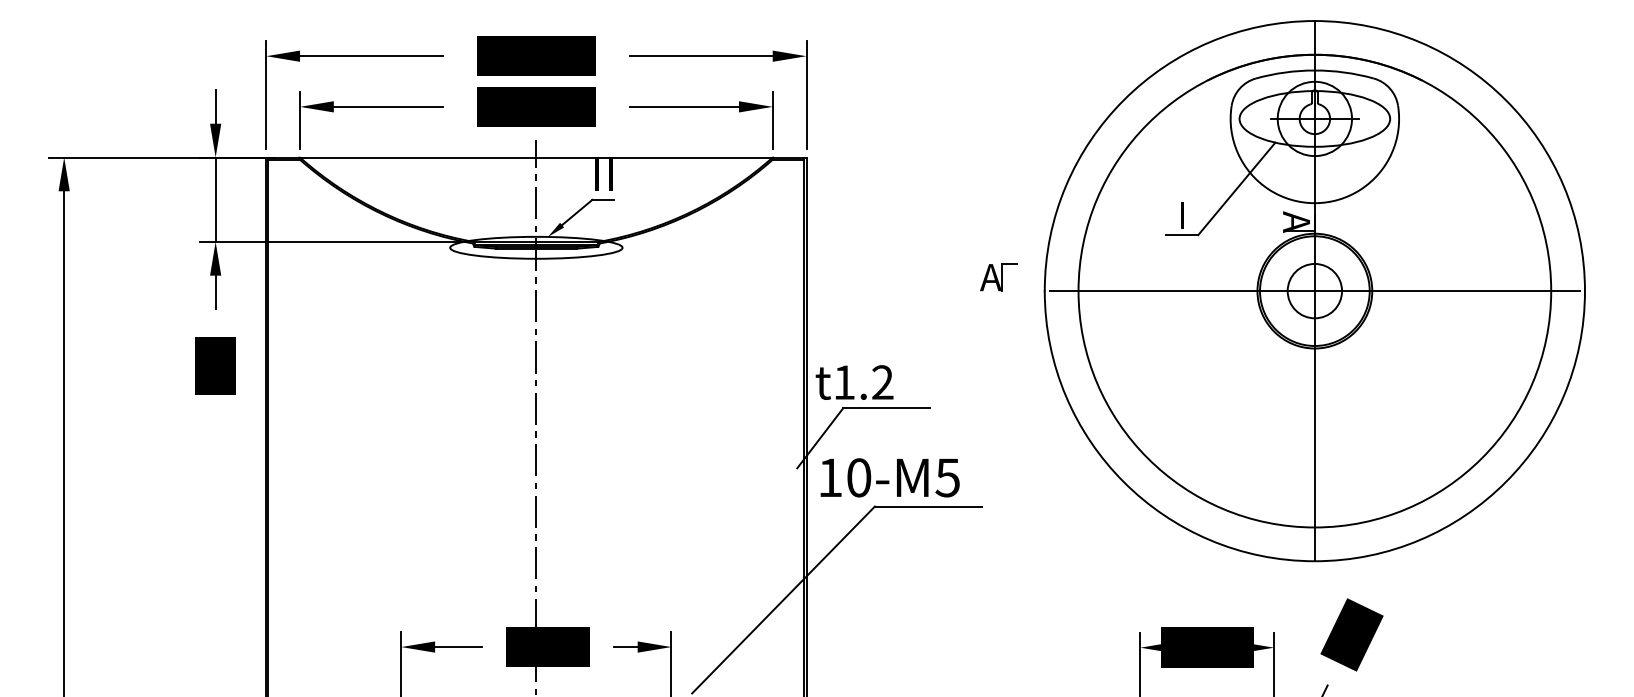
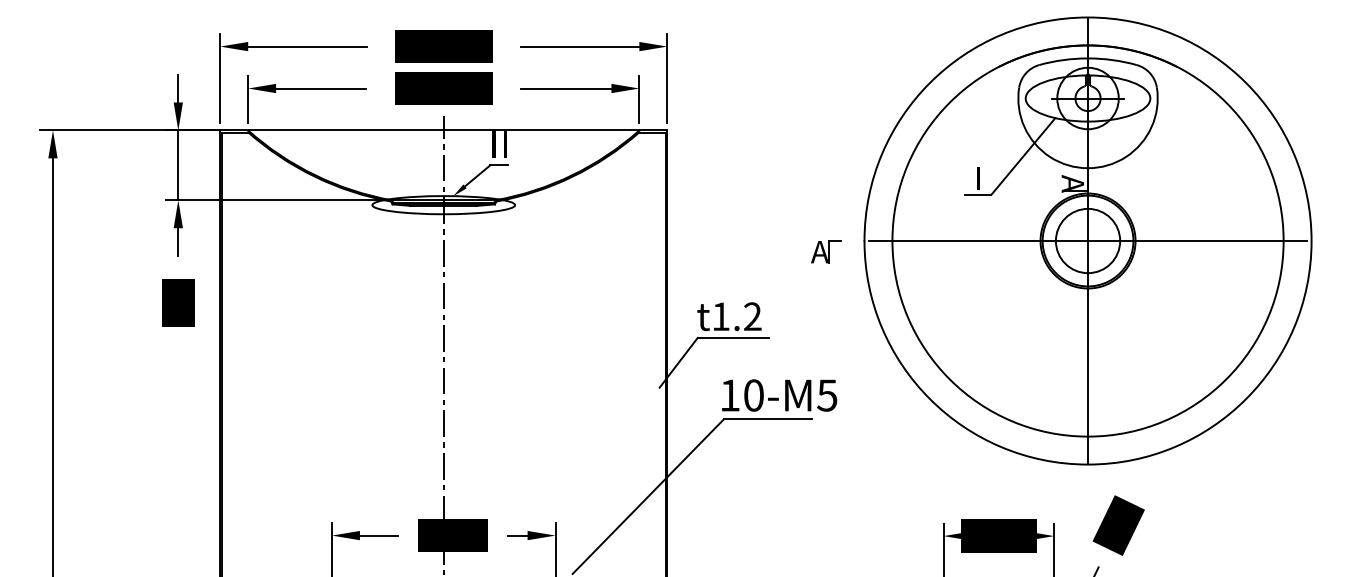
part: (998, 277) -> (826, 252), moved
circle: (1314, 290) -> (1087, 240), size x1.43
text: (854, 382) -> (729, 316), moved
text: (889, 477) -> (779, 395), moved

